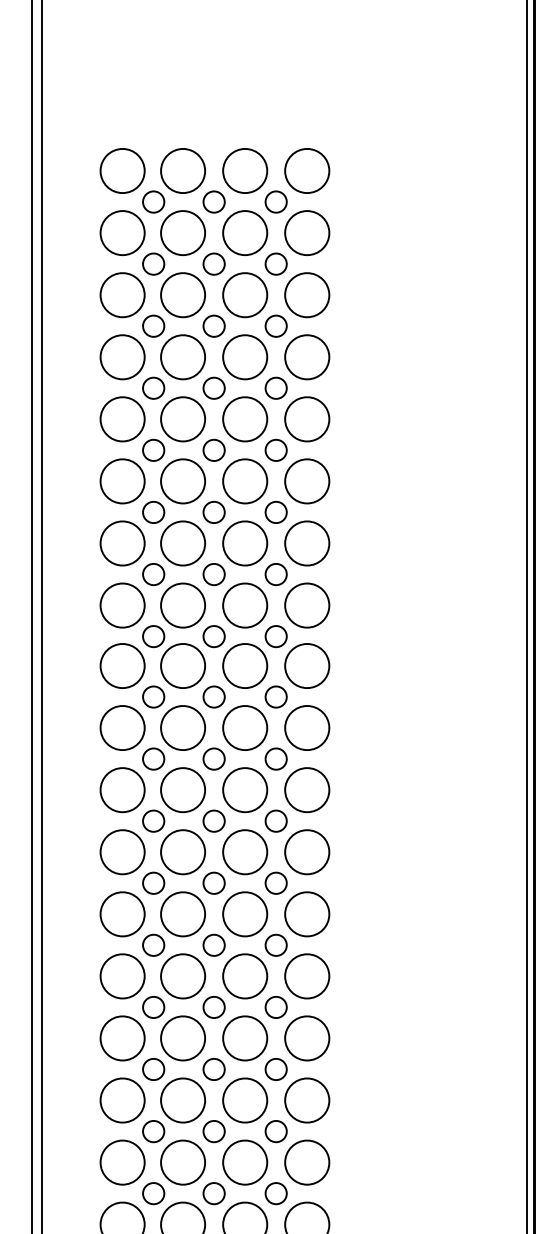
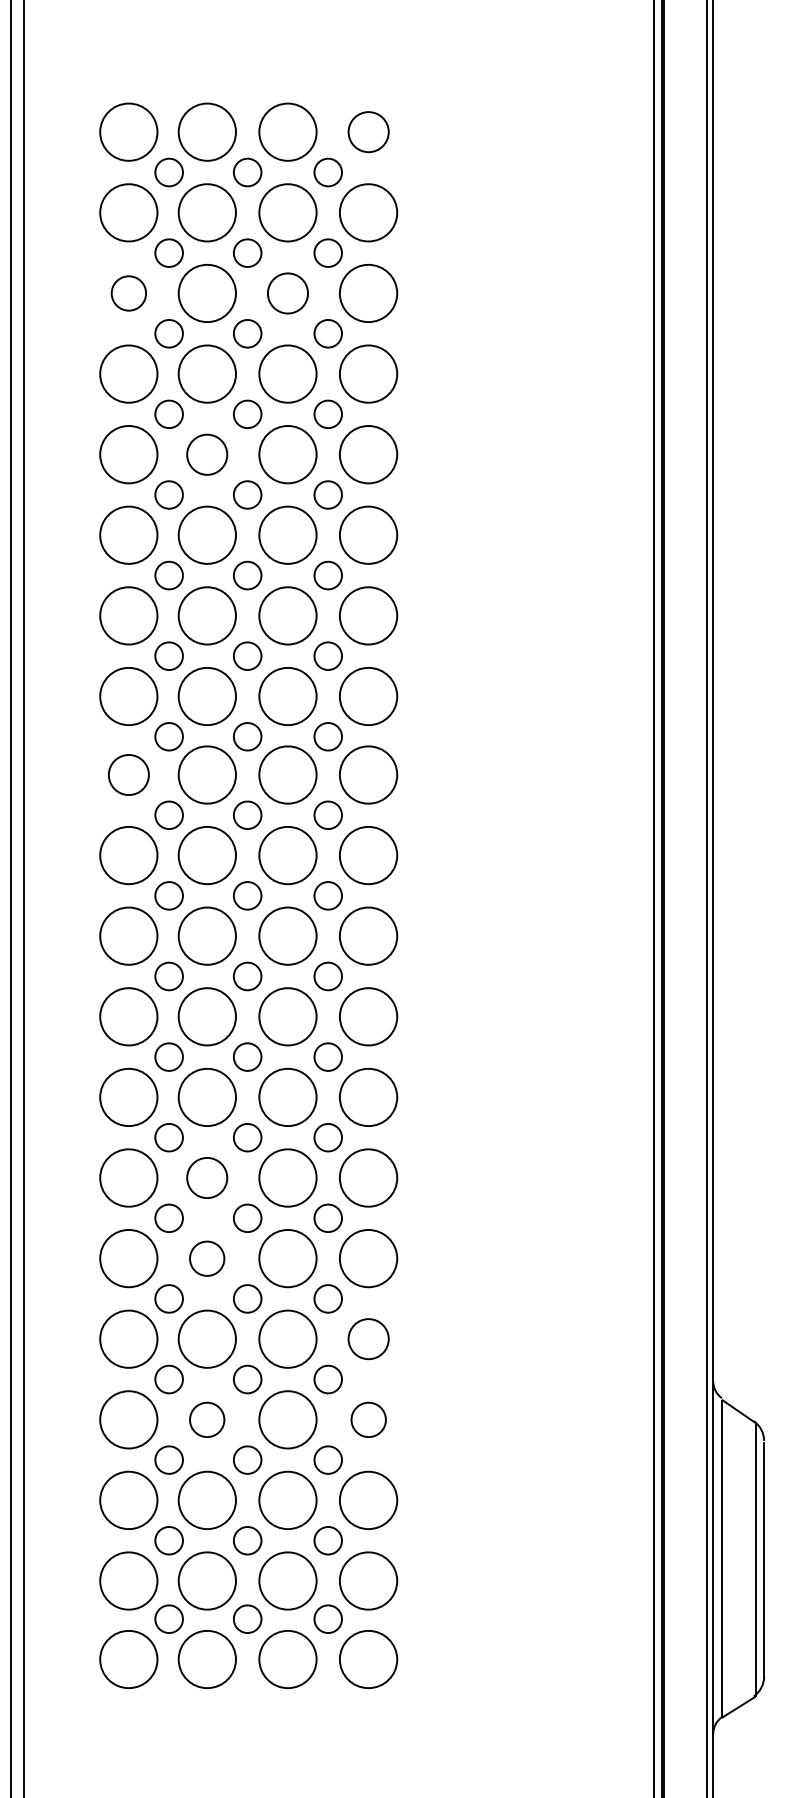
part: (307, 170) -> (368, 131), size x0.7
part: (122, 295) -> (128, 293), size x0.6
part: (244, 295) -> (287, 293), size x0.7
part: (182, 419) -> (206, 454), size x0.7
part: (122, 665) -> (128, 774), size x0.7
part: (182, 975) -> (206, 1177), size x0.7
part: (182, 1038) -> (206, 1258), size x0.6
part: (307, 1099) -> (368, 1338), size x0.7
part: (182, 1162) -> (206, 1419), size x0.6
part: (307, 1162) -> (368, 1419), size x0.6

